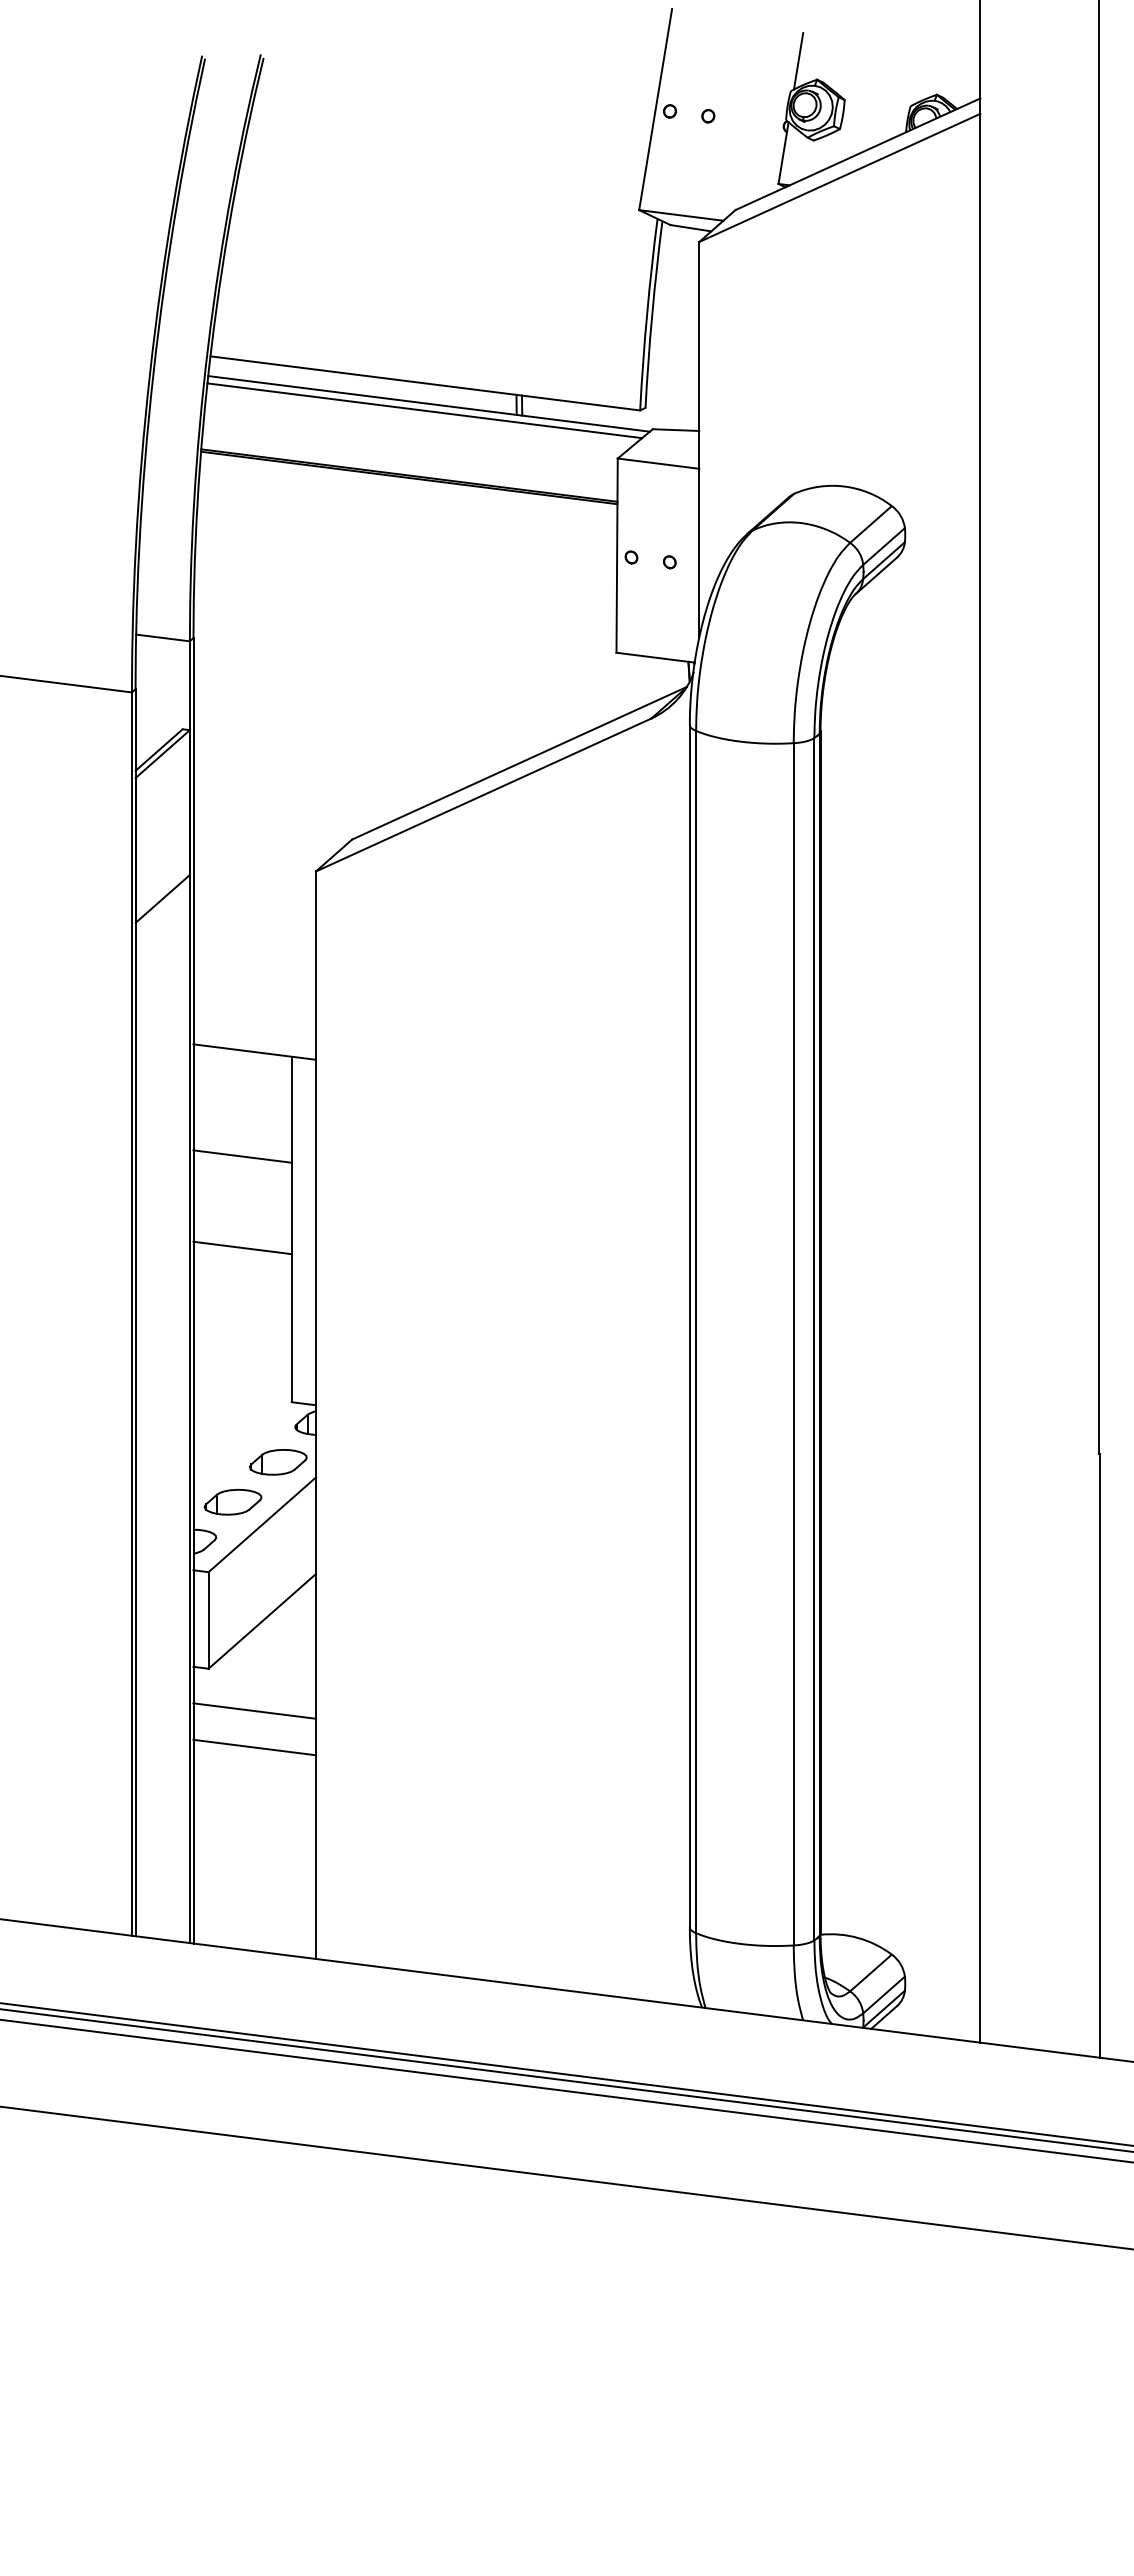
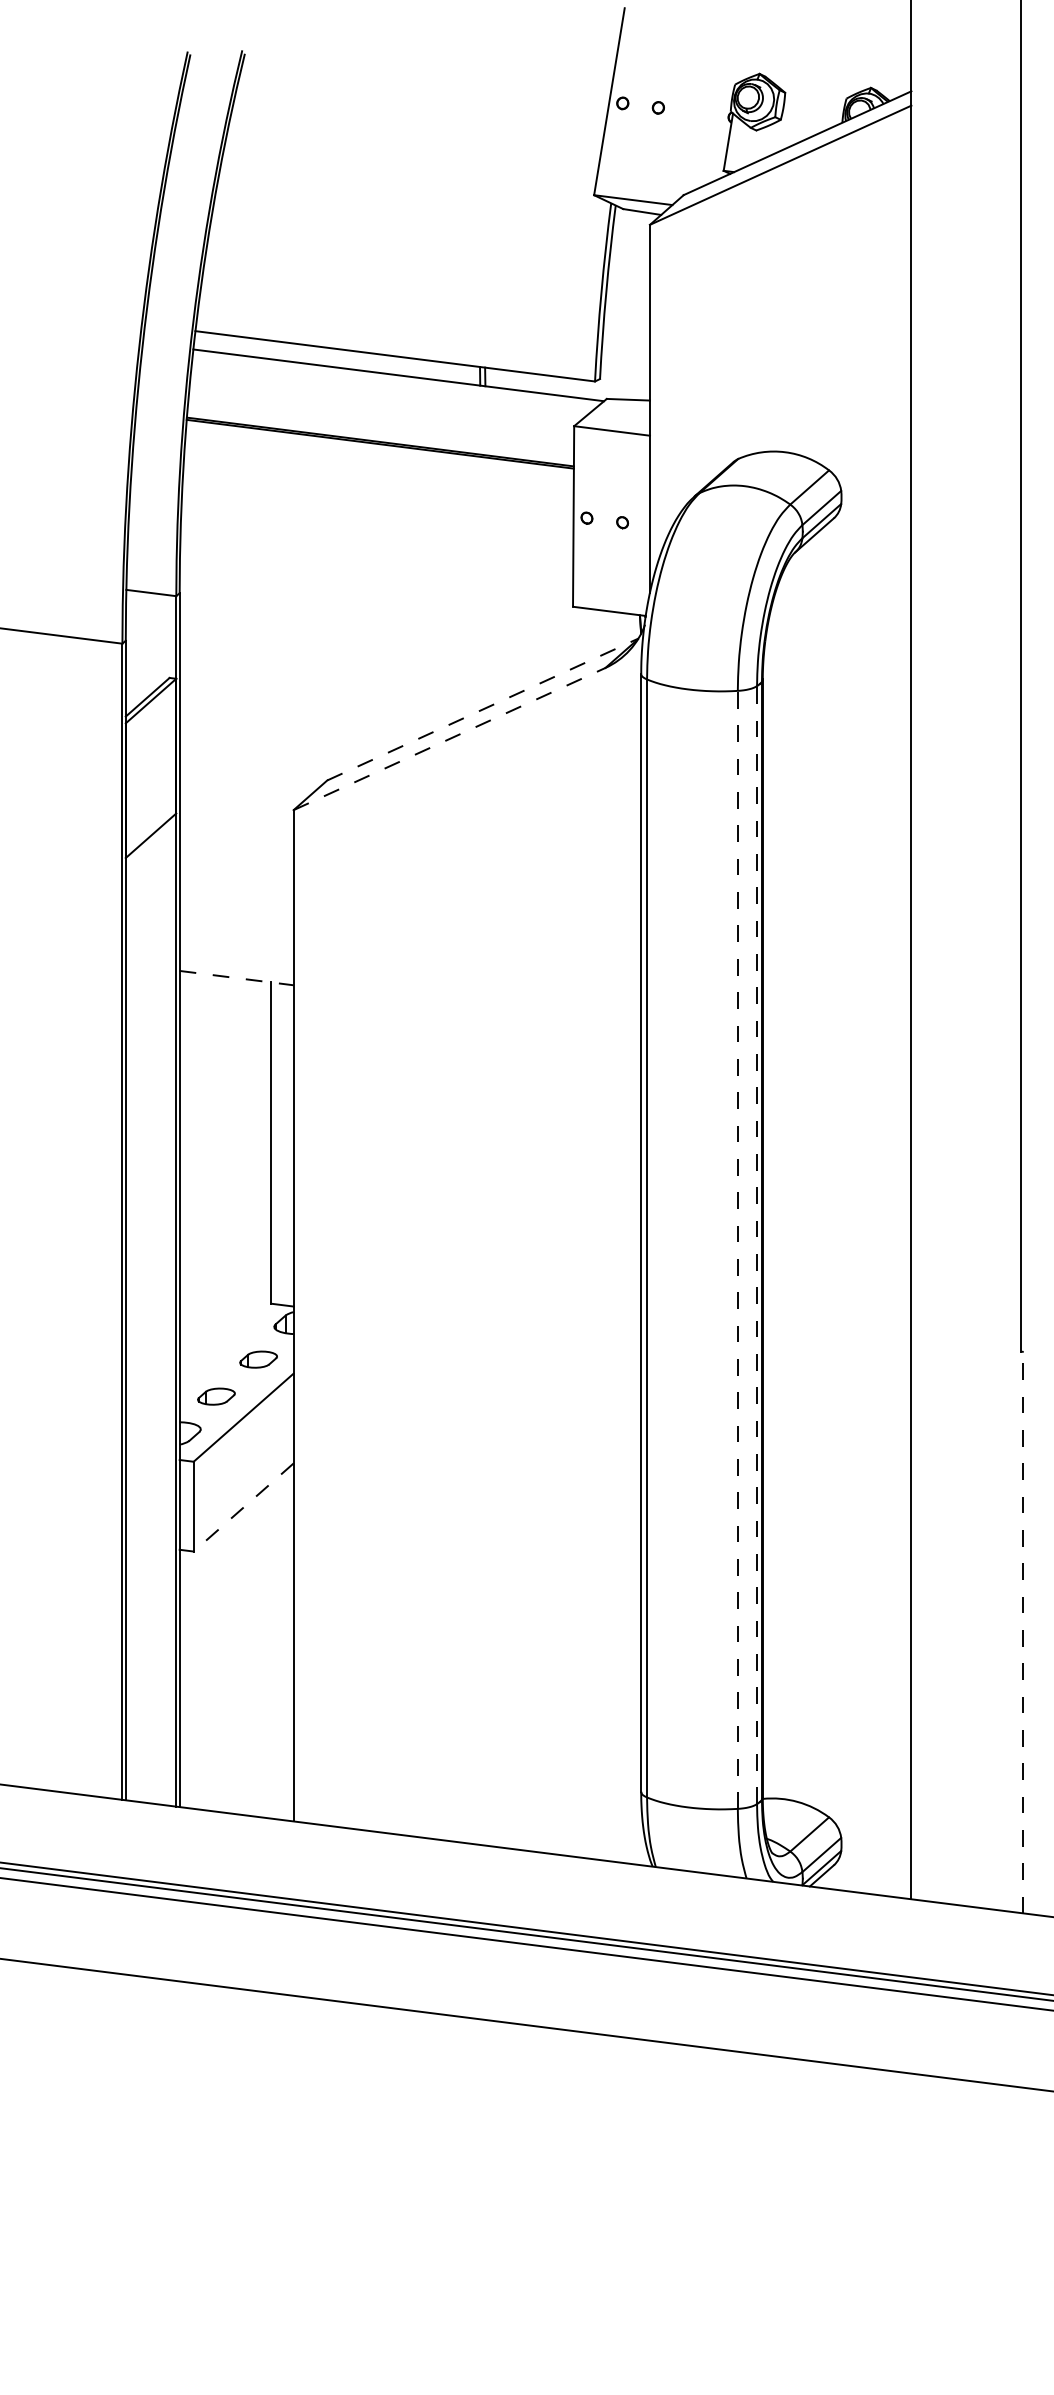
line: (798, 61) -> (742, 56), removed
line: (424, 410) -> (394, 381), removed
line: (519, 763) -> (482, 709), solid -> dashed
line: (484, 794) -> (450, 738), solid -> dashed
line: (254, 1052) -> (236, 978), solid -> dashed
line: (242, 1156) -> (225, 1075), removed
line: (242, 1247) -> (225, 1159), removed
line: (814, 1338) -> (757, 1244), solid -> dashed
line: (793, 1343) -> (737, 1249), solid -> dashed
part: (278, 1462) -> (258, 1359), size x0.7
part: (232, 1501) -> (215, 1396), size x0.7
line: (262, 1621) -> (243, 1507), solid -> dashed
line: (254, 1710) -> (236, 1590), removed
line: (254, 1747) -> (236, 1624), removed
line: (1100, 1755) -> (1023, 1632), solid -> dashed

